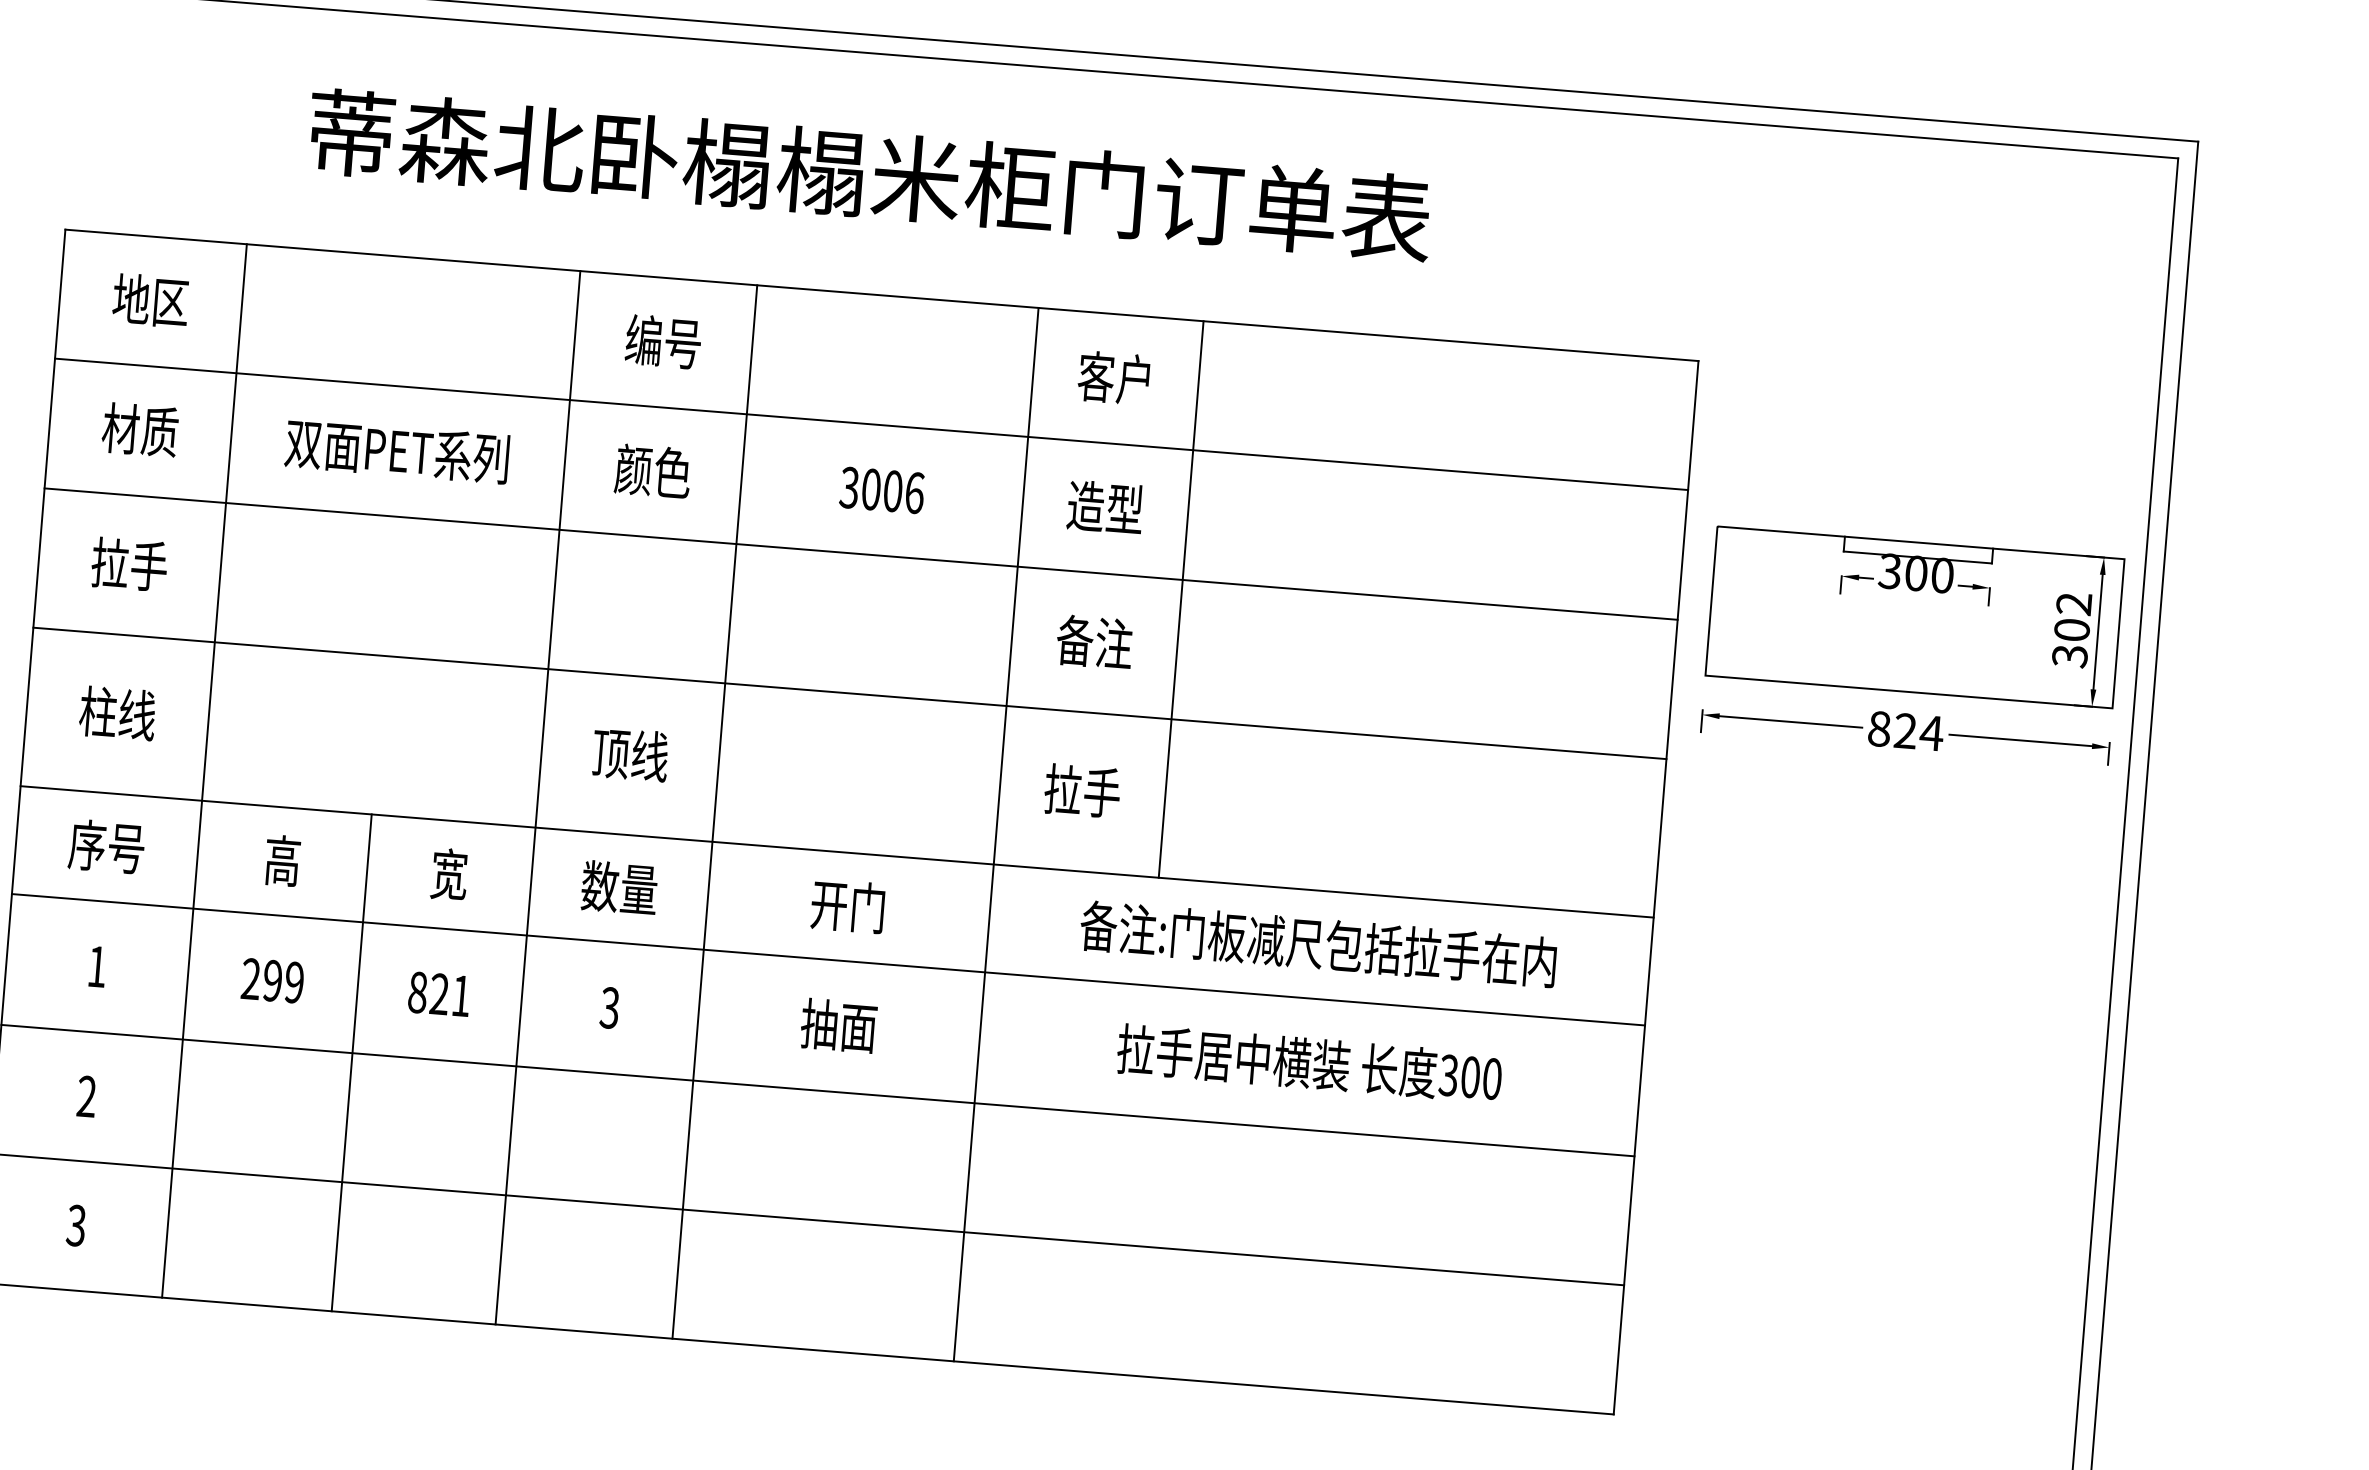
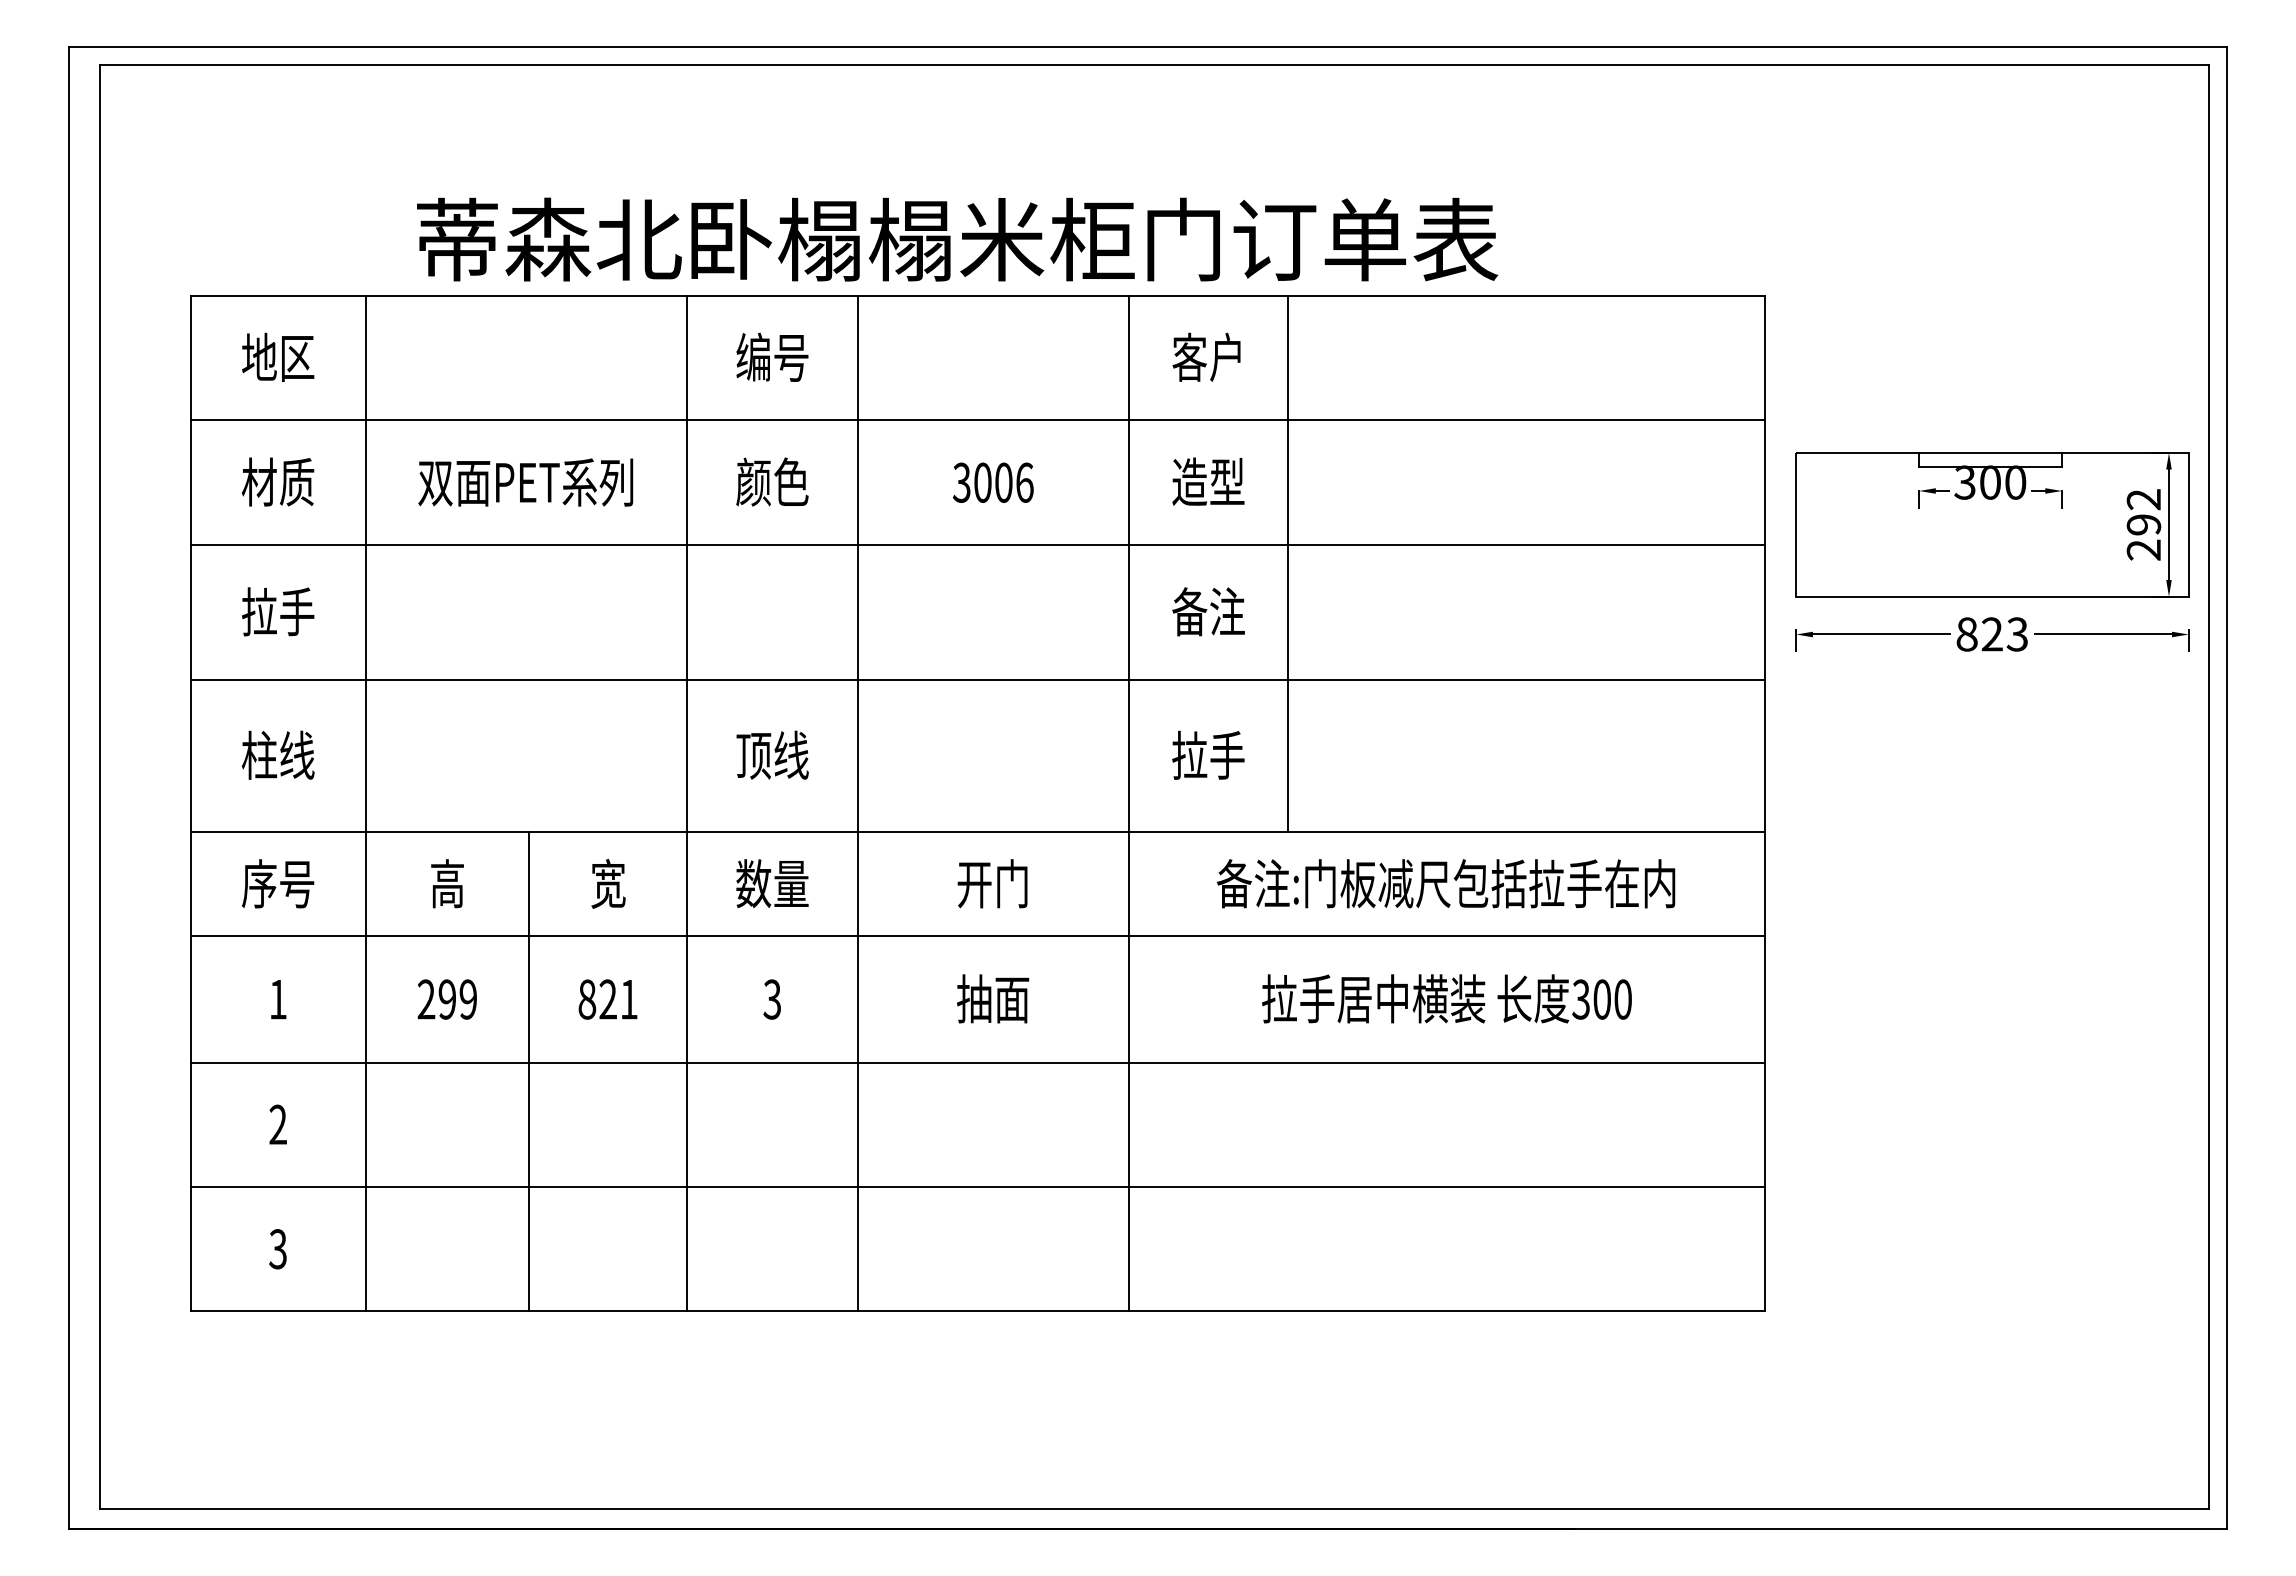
text: (870, 174) -> (957, 239), moved
text: (2070, 643) -> (2143, 537), 302 -> 292
text: (1931, 733) -> (2017, 634), 824 -> 823

